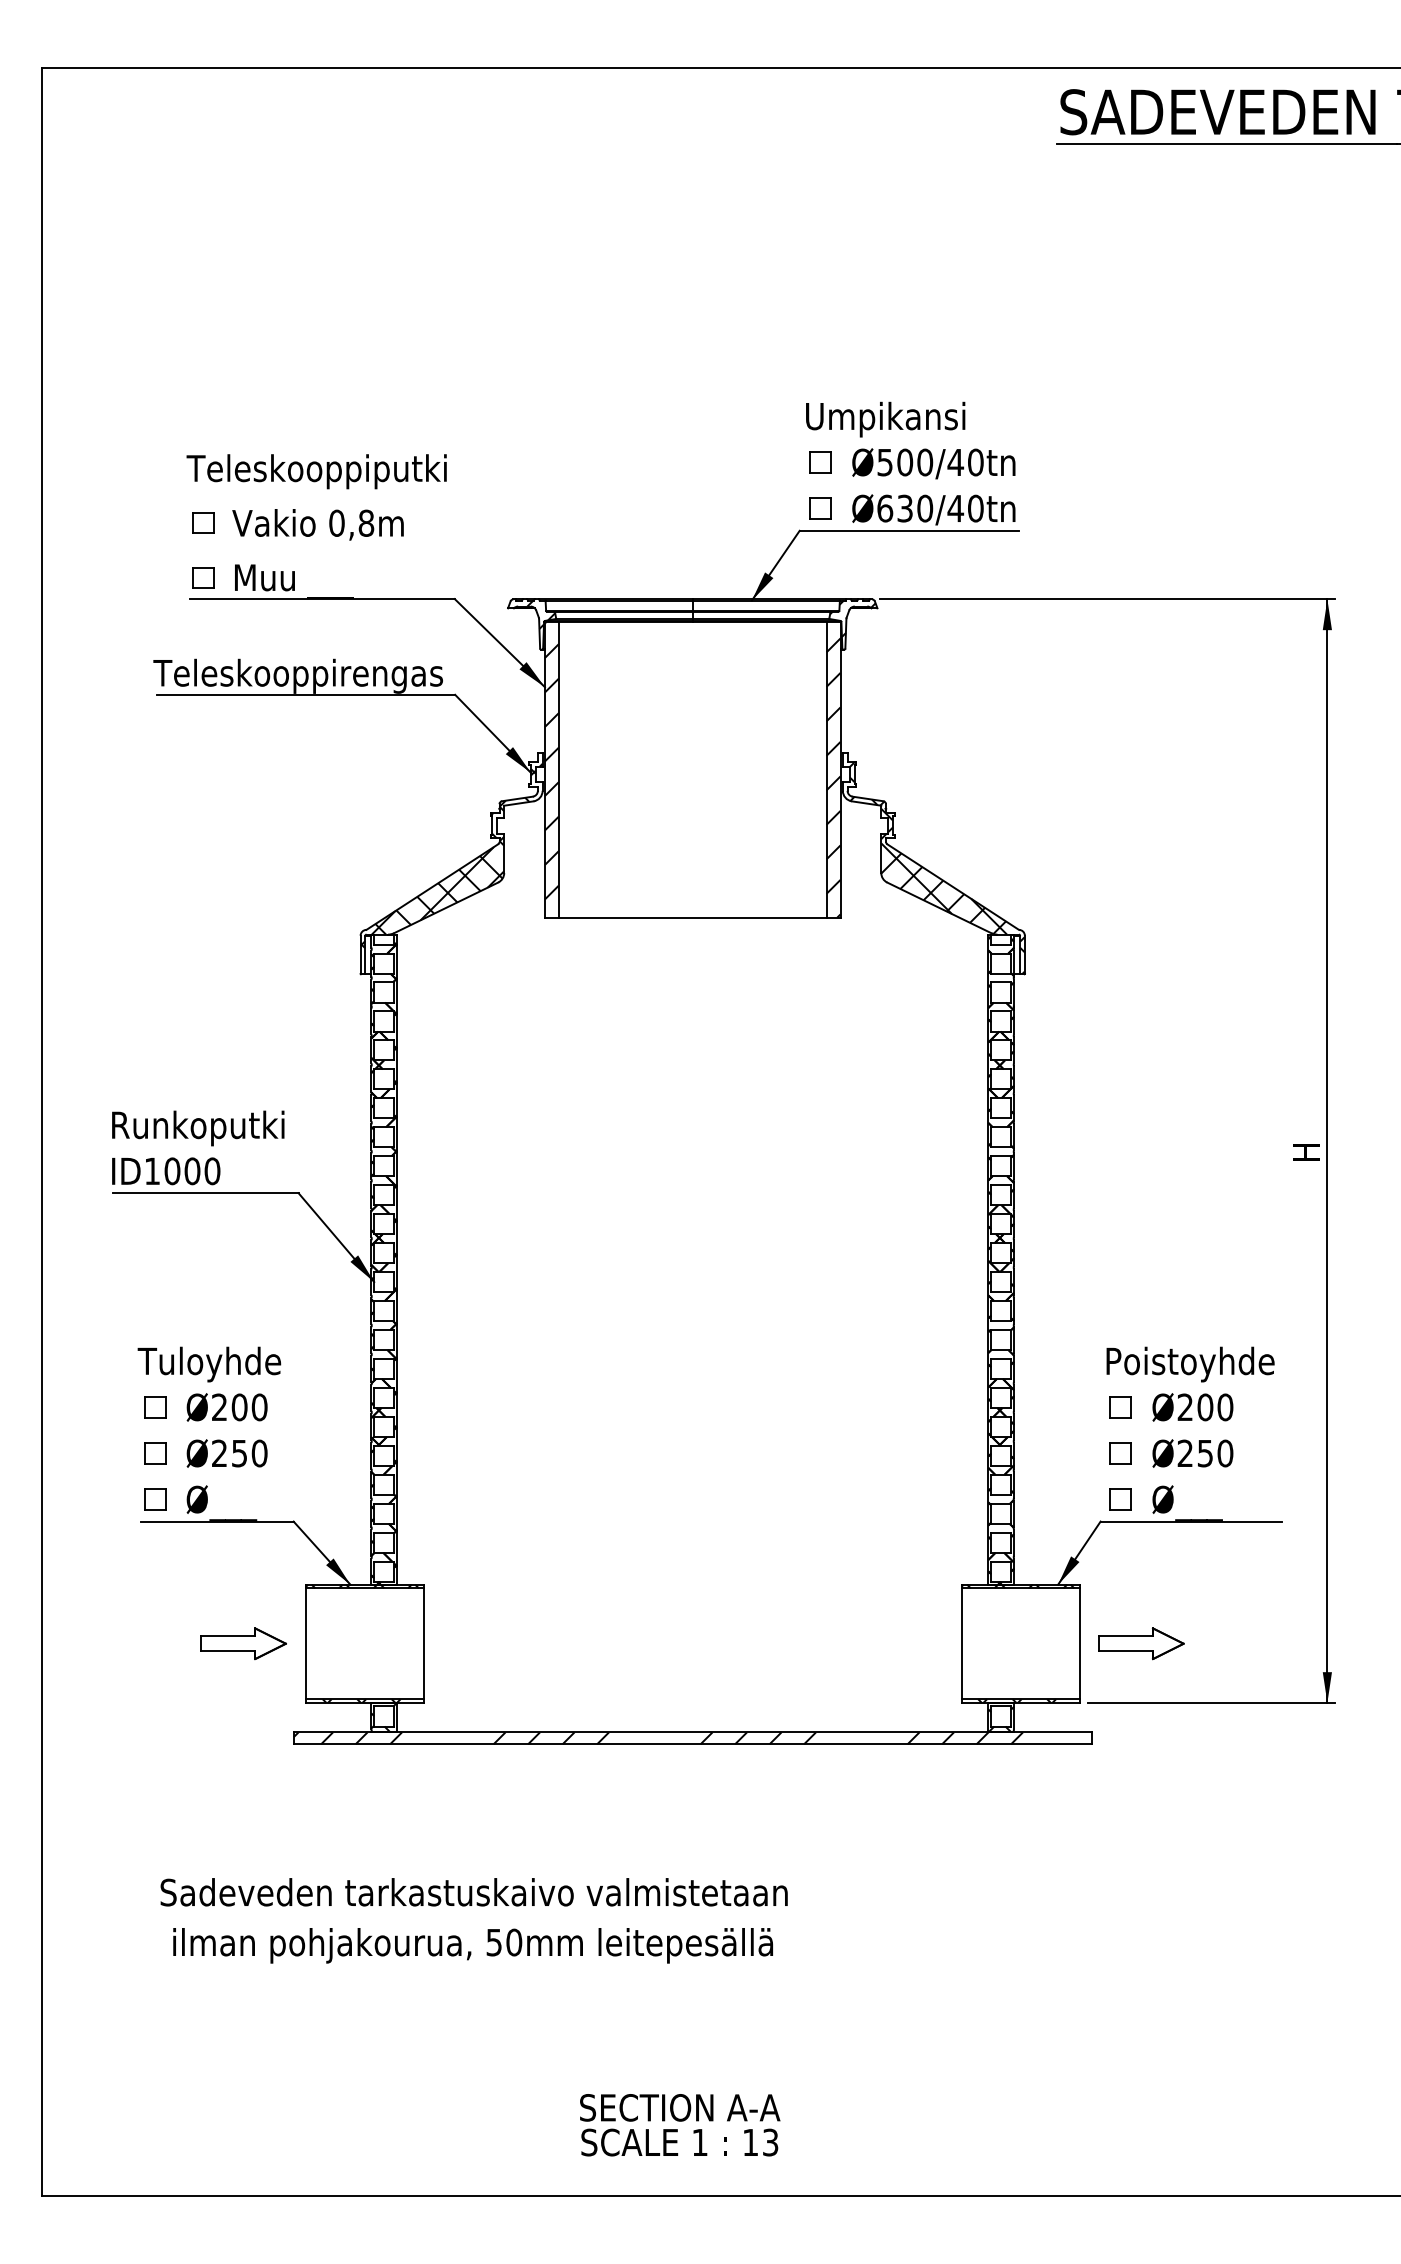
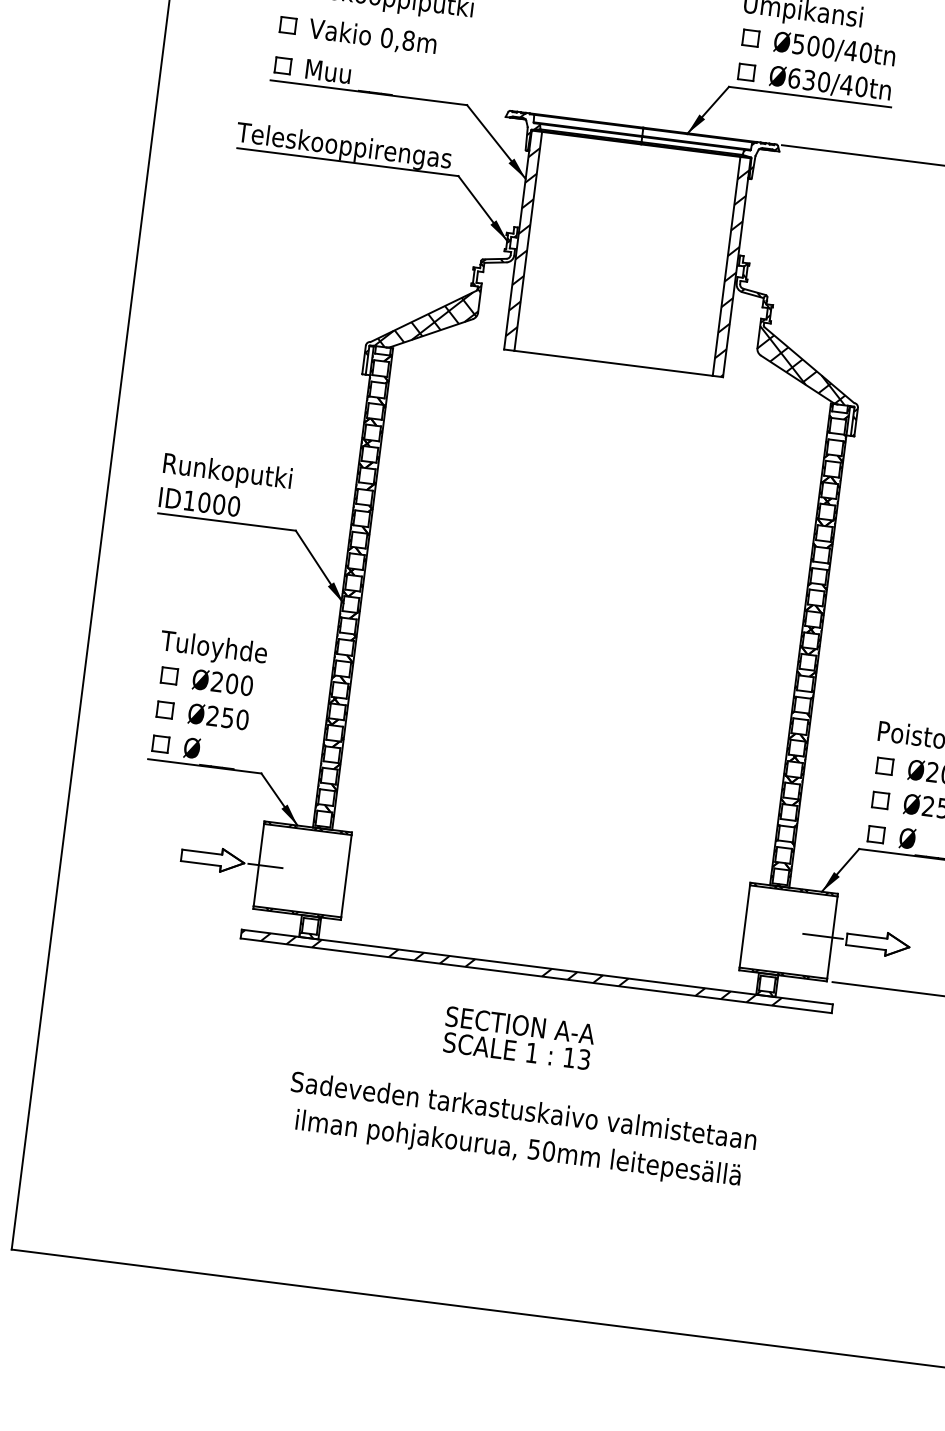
line: (314, 1643) -> (265, 865), added
line: (1067, 1643) -> (823, 936), added
text: (473, 1920) -> (520, 1131), moved
text: (680, 2125) -> (519, 1038), moved

